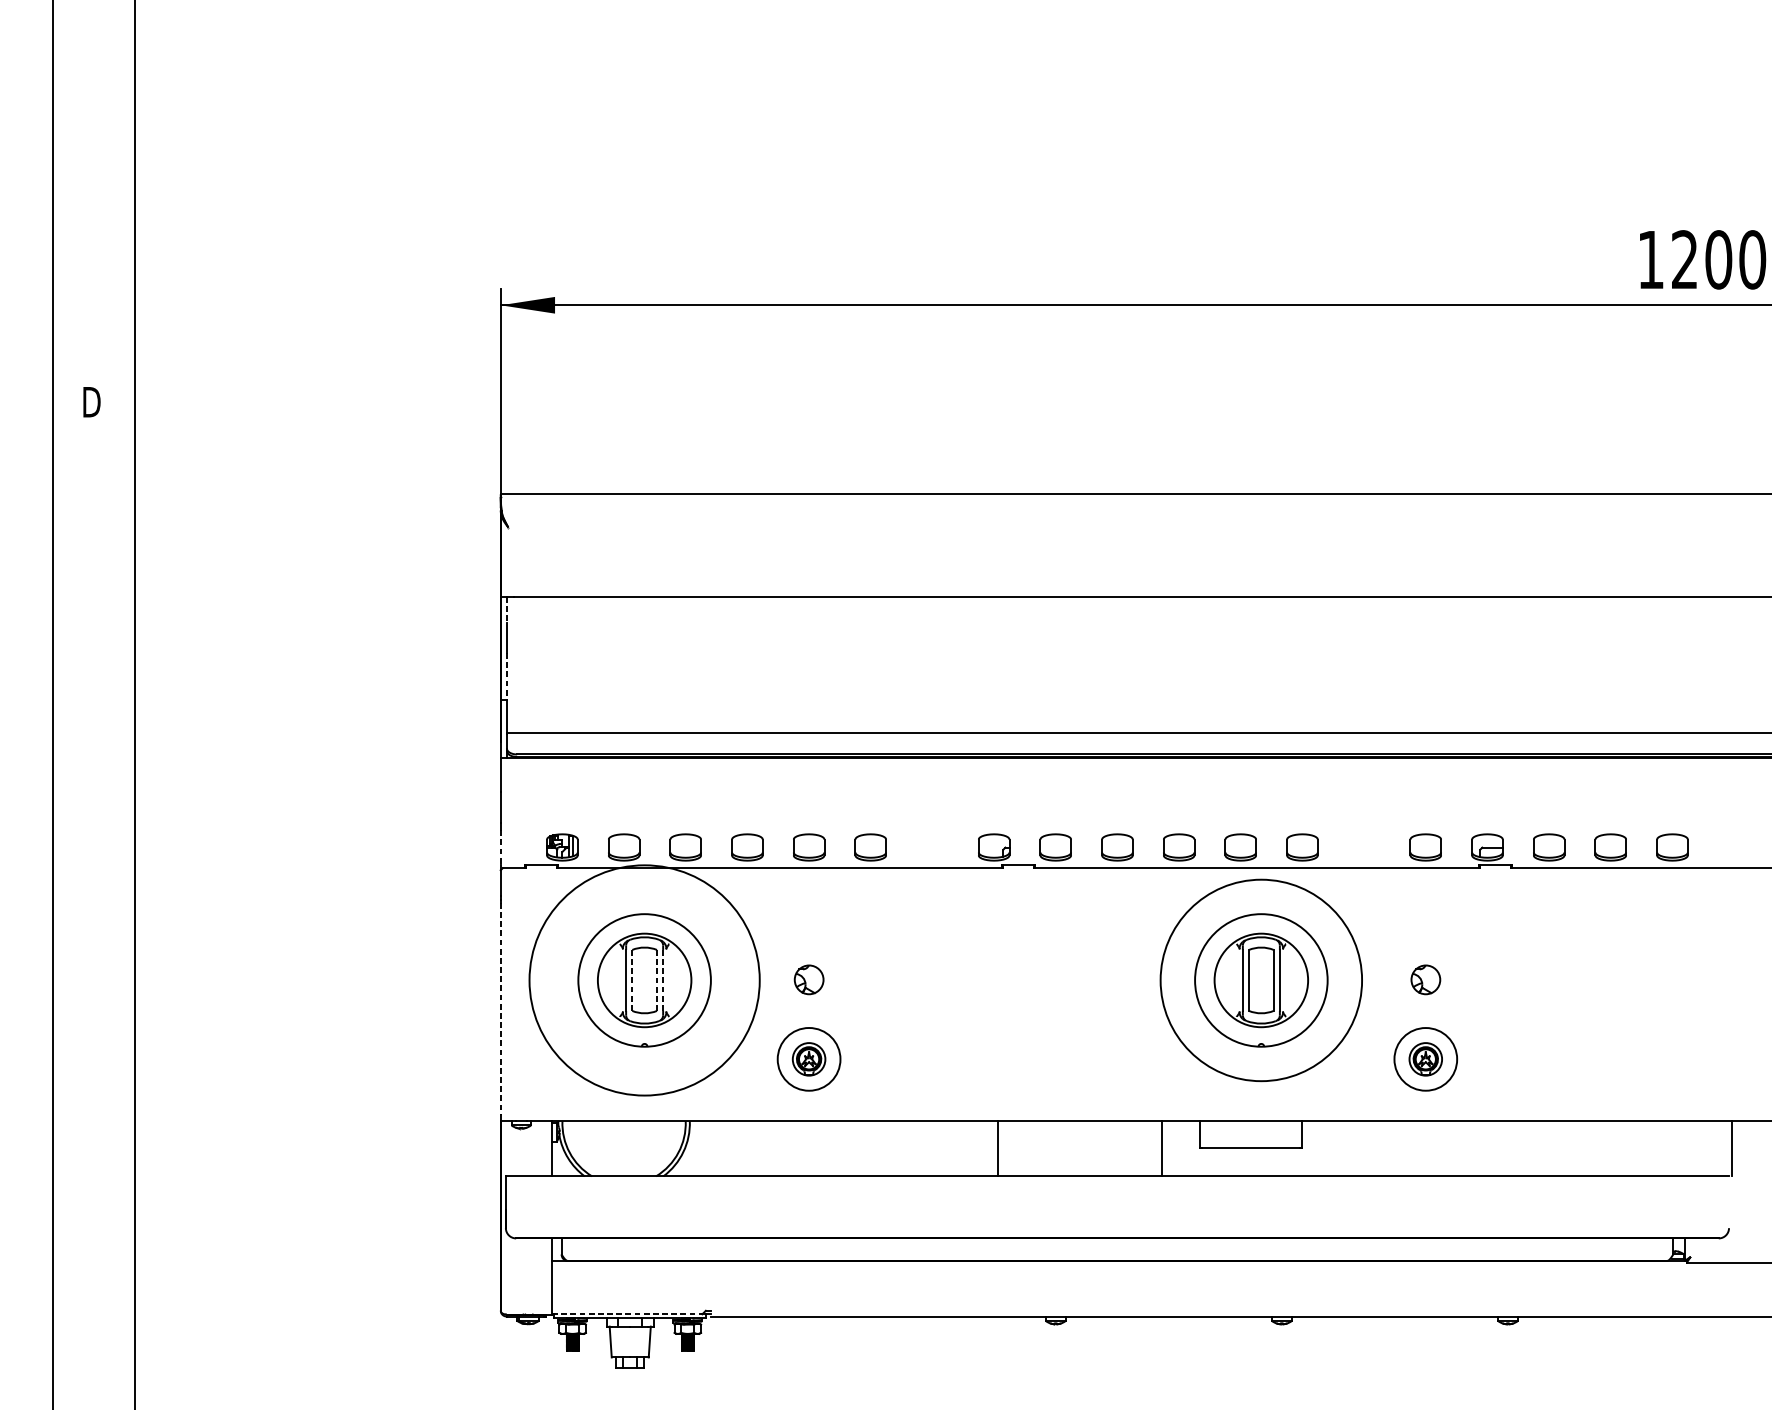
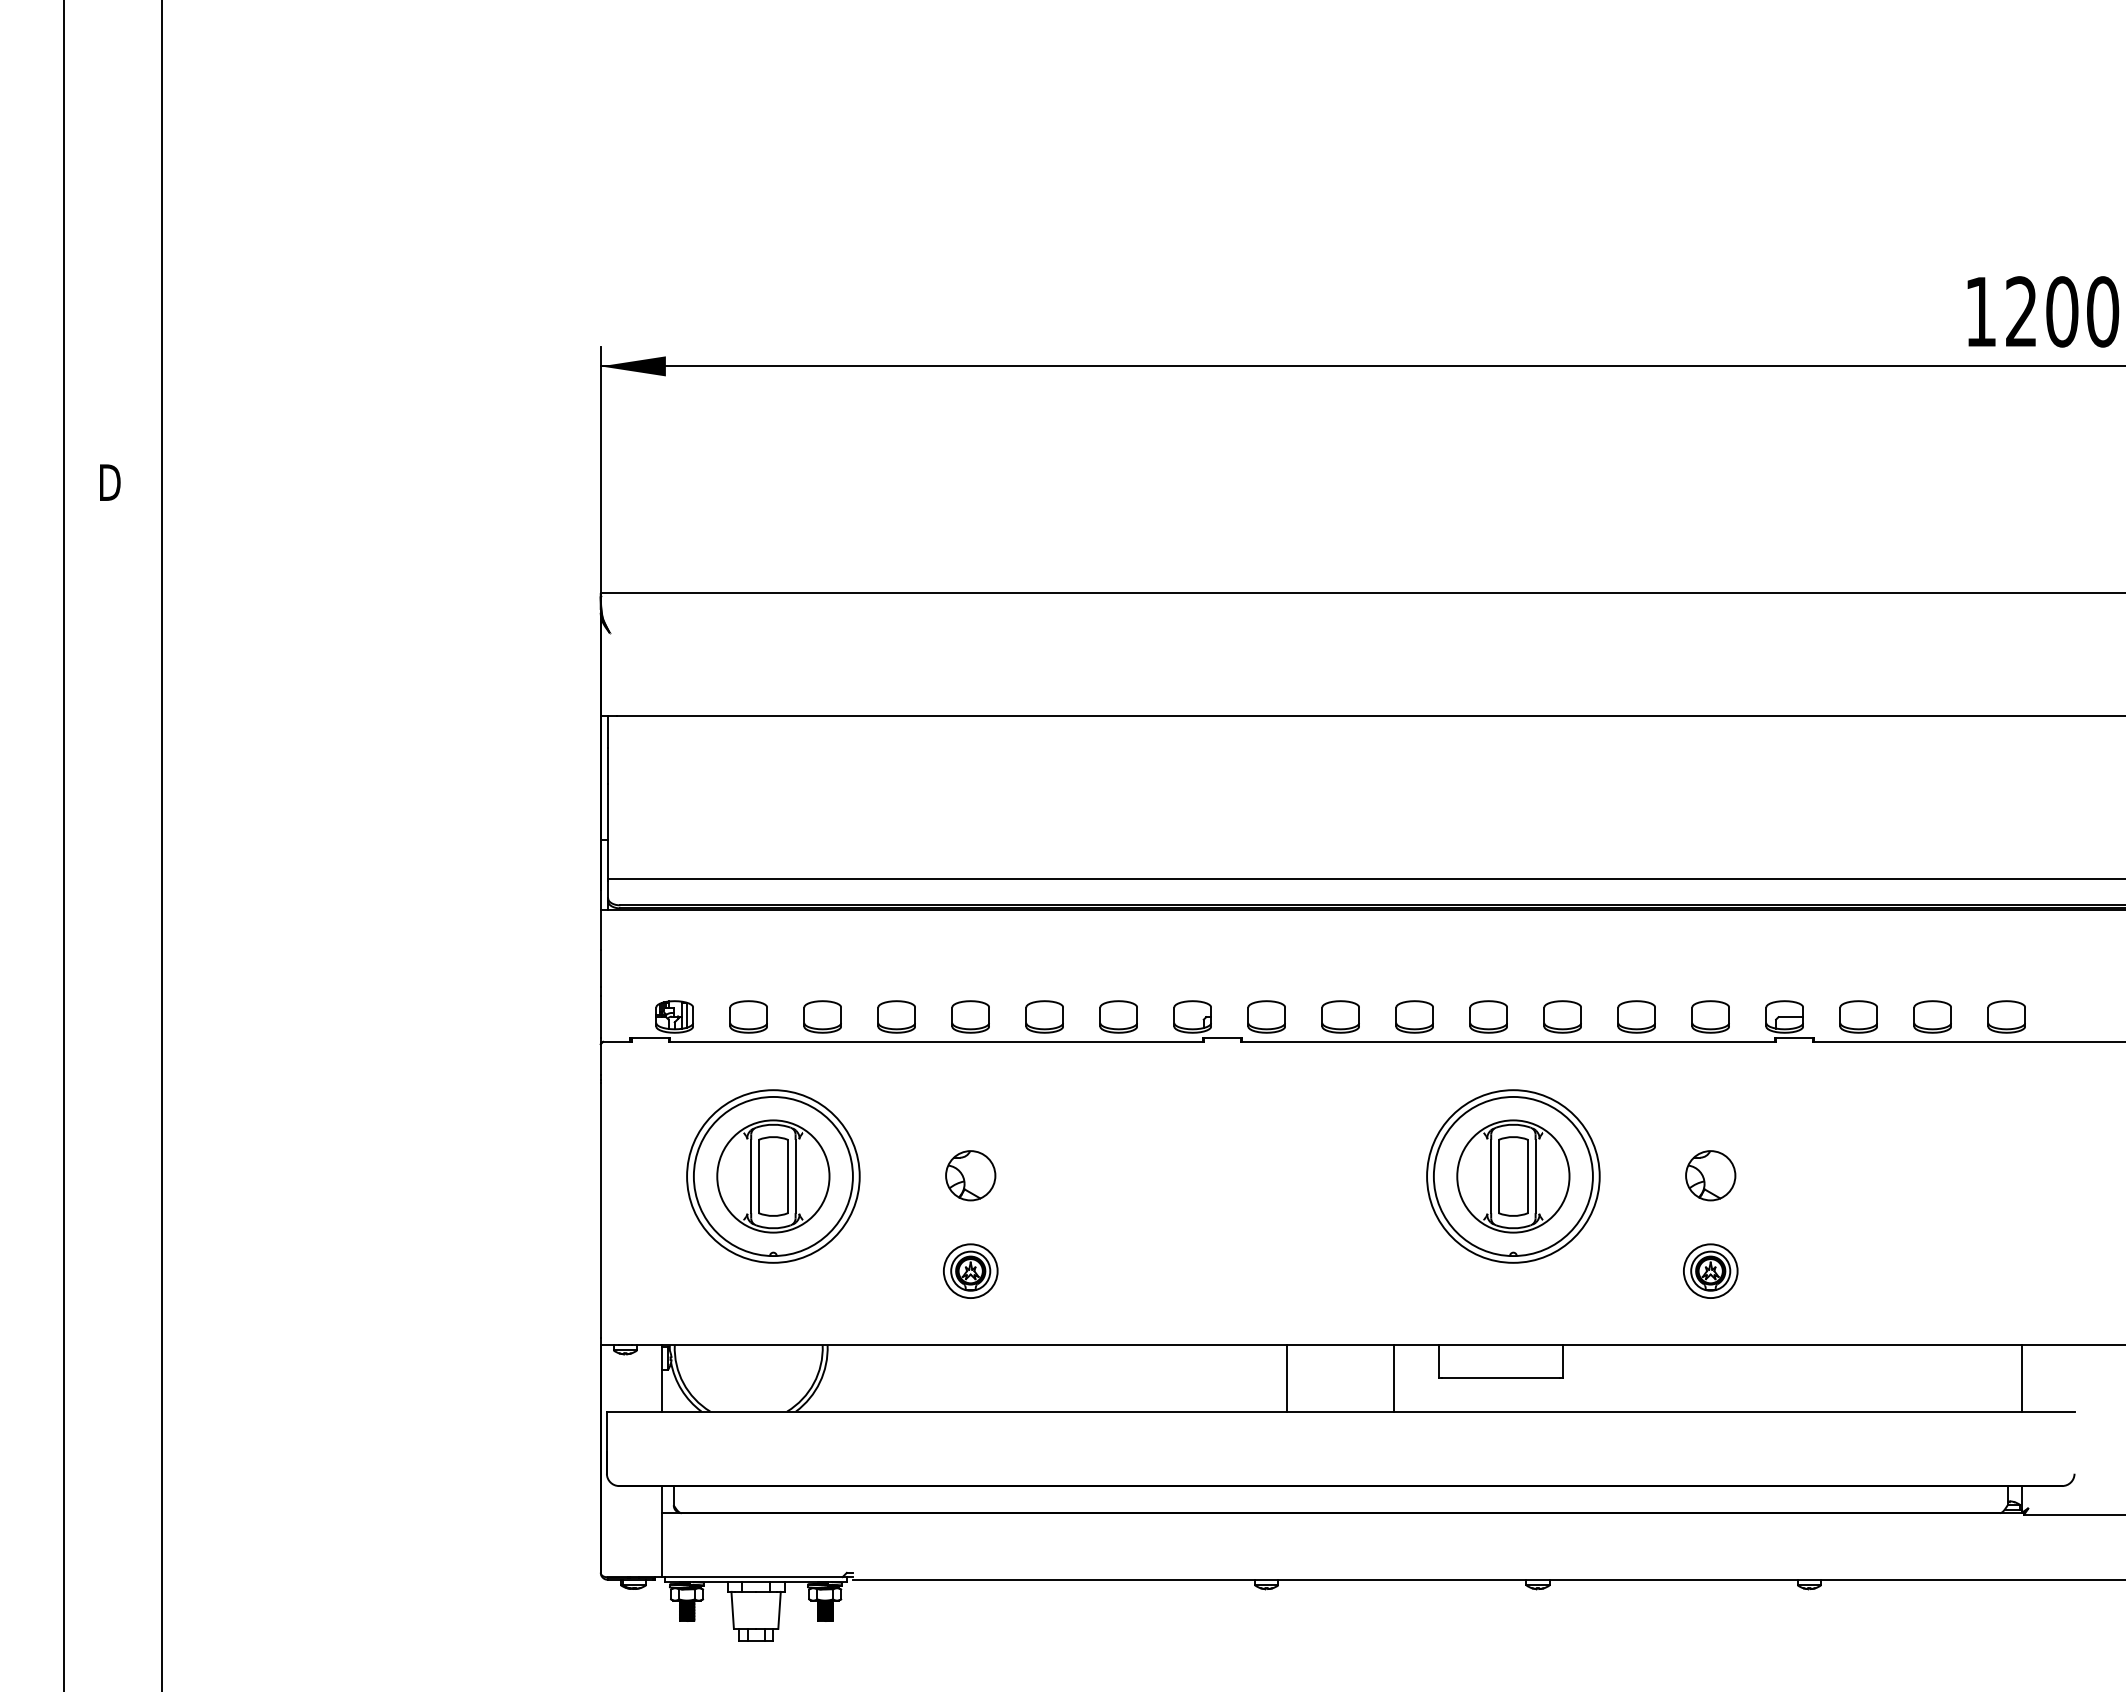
line: (507, 610) -> (608, 732), dashed -> solid
line: (507, 676) -> (608, 811), dashed -> solid
line: (500, 847) -> (600, 1016), dashed -> solid
part: (932, 847) -> (1118, 1016), added
part: (1363, 847) -> (1636, 1016), added
part: (808, 979) -> (970, 1175), size x1.43
part: (1425, 979) -> (1710, 1175), size x1.43
line: (632, 980) -> (758, 1176), dashed -> solid
circle: (644, 980) -> (773, 1176), size x0.62
line: (657, 980) -> (788, 1176), dashed -> solid
line: (663, 980) -> (795, 1176), dashed -> solid
circle: (1261, 980) -> (1513, 1176), size x0.71
line: (500, 1009) -> (600, 1211), dashed -> solid
circle: (808, 1059) -> (970, 1271), size x0.71
circle: (1425, 1059) -> (1710, 1271), size x0.71
line: (998, 1148) -> (1287, 1378), moved
line: (1731, 1148) -> (2021, 1378), moved
line: (628, 1314) -> (753, 1577), dashed -> solid

